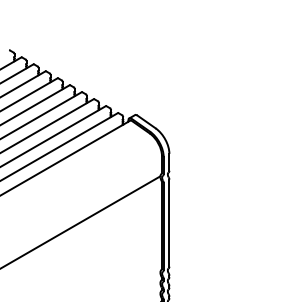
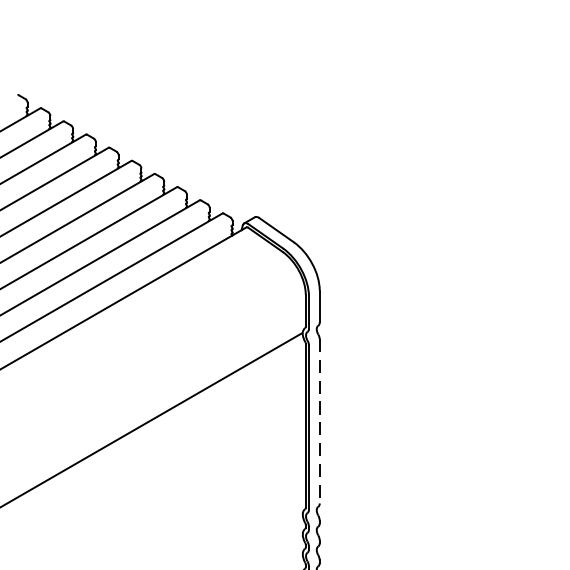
line: (169, 223) -> (319, 421), solid -> dashed

